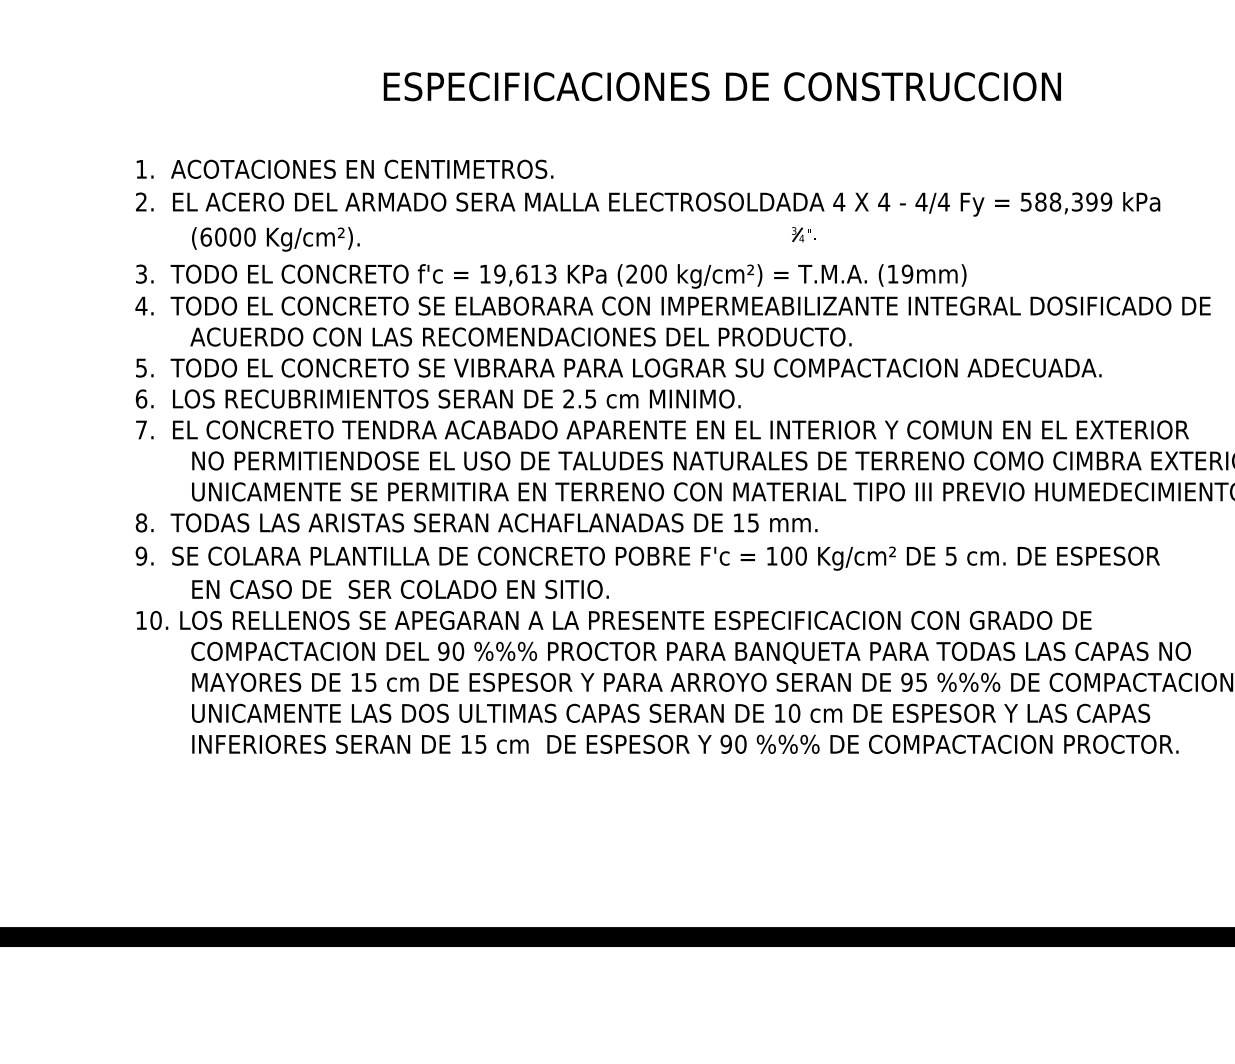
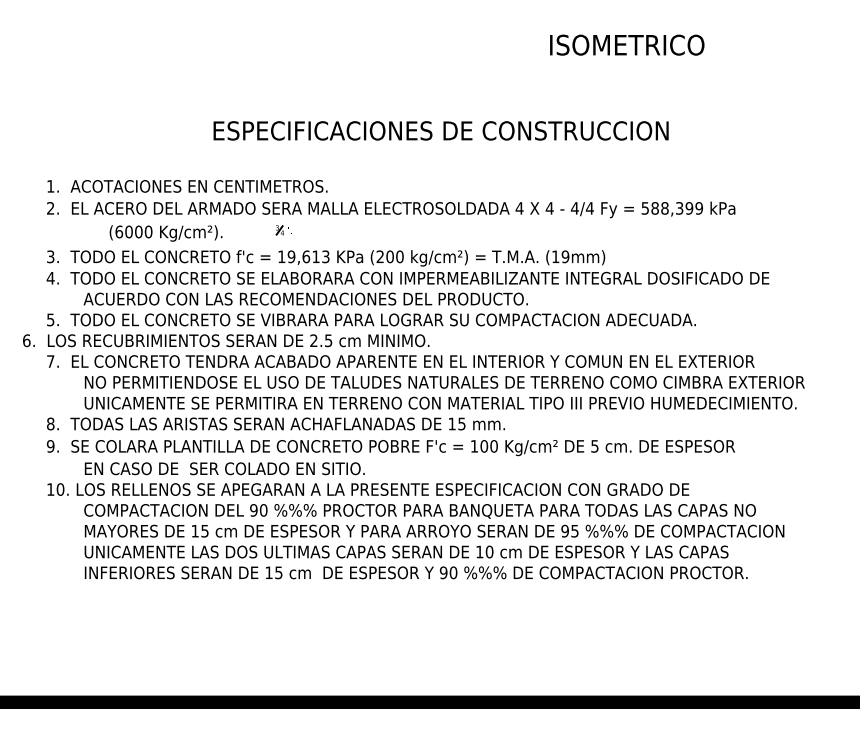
part: (803, 234) -> (283, 230), moved
text: (275, 239) -> (165, 233), moved
text: (438, 398) -> (226, 340), moved

